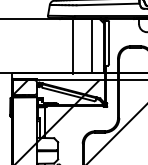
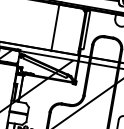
line: (91, 46) -> (71, 30), removed

